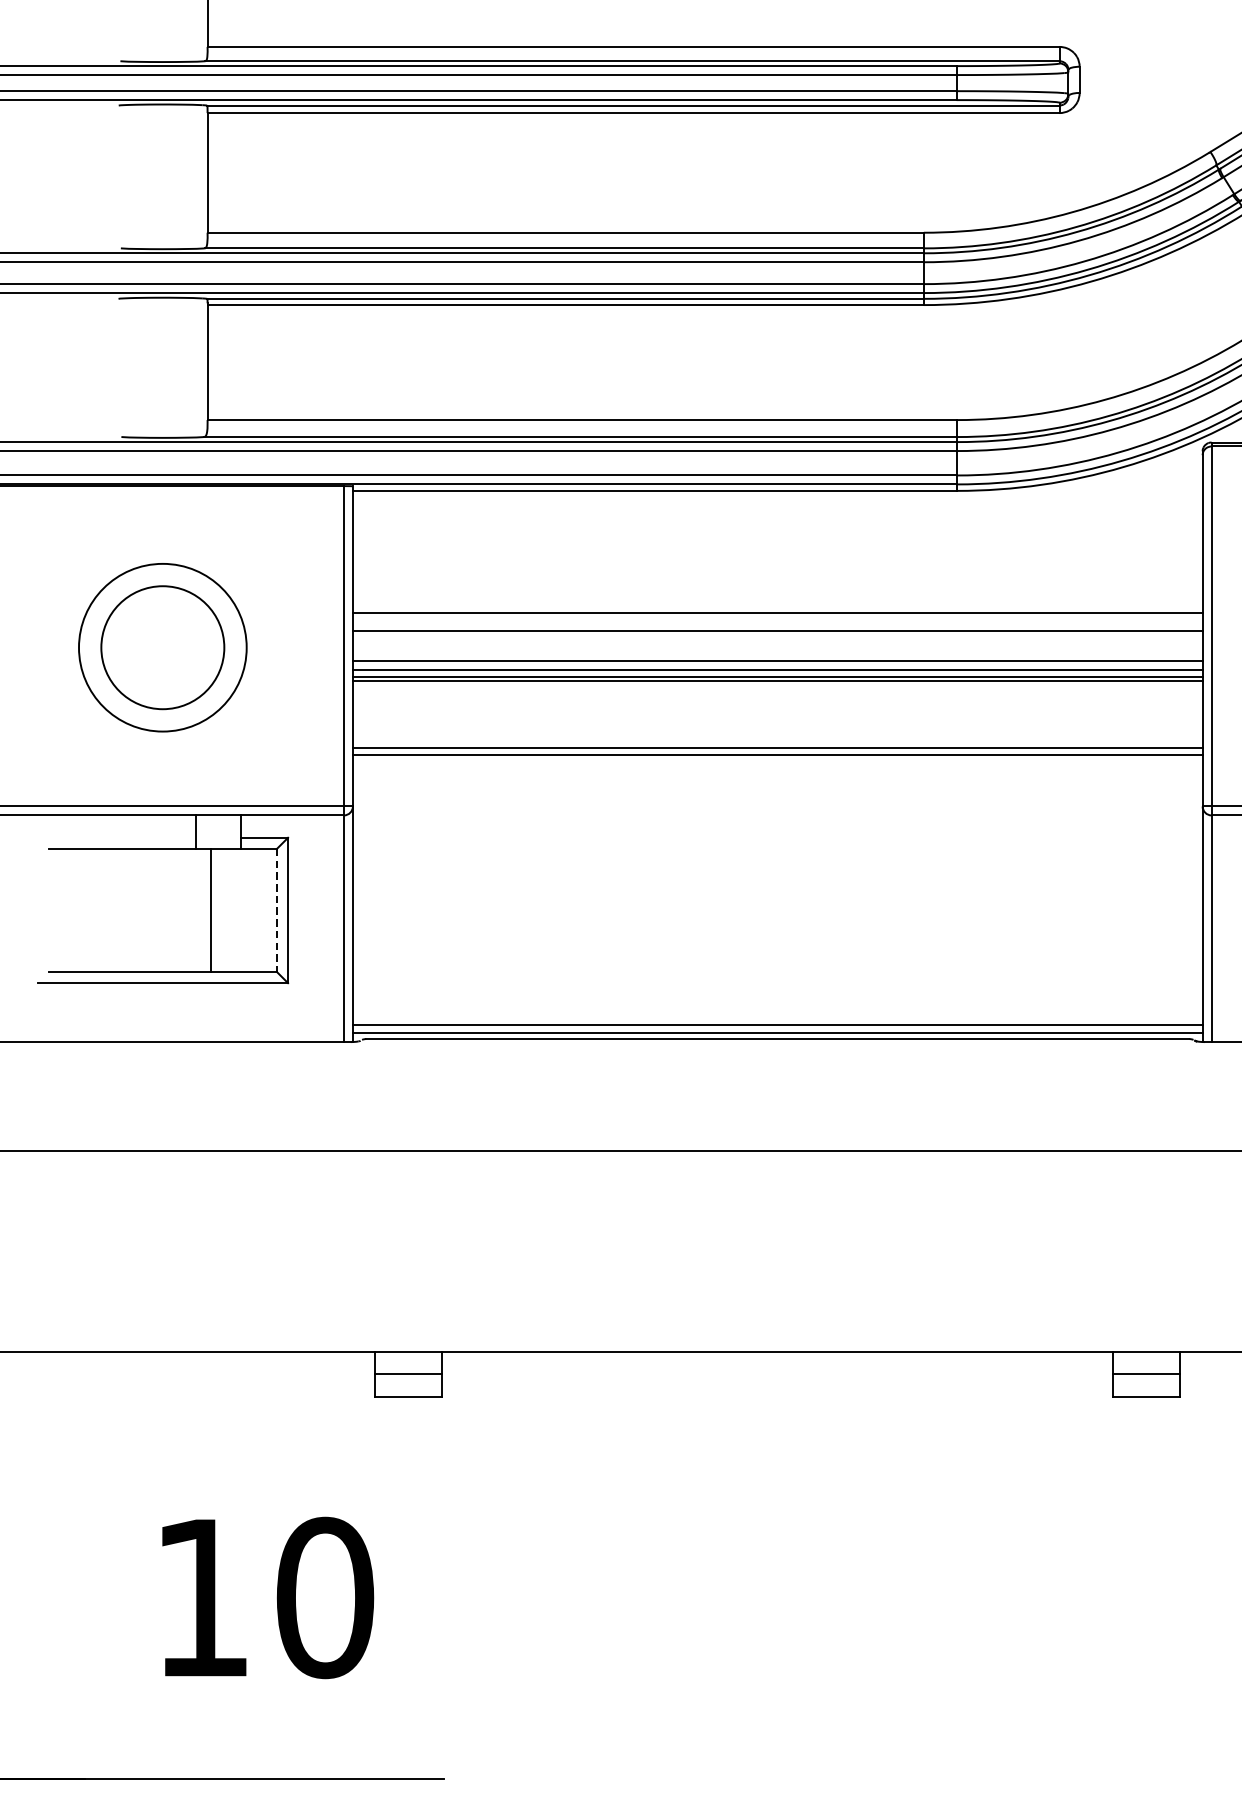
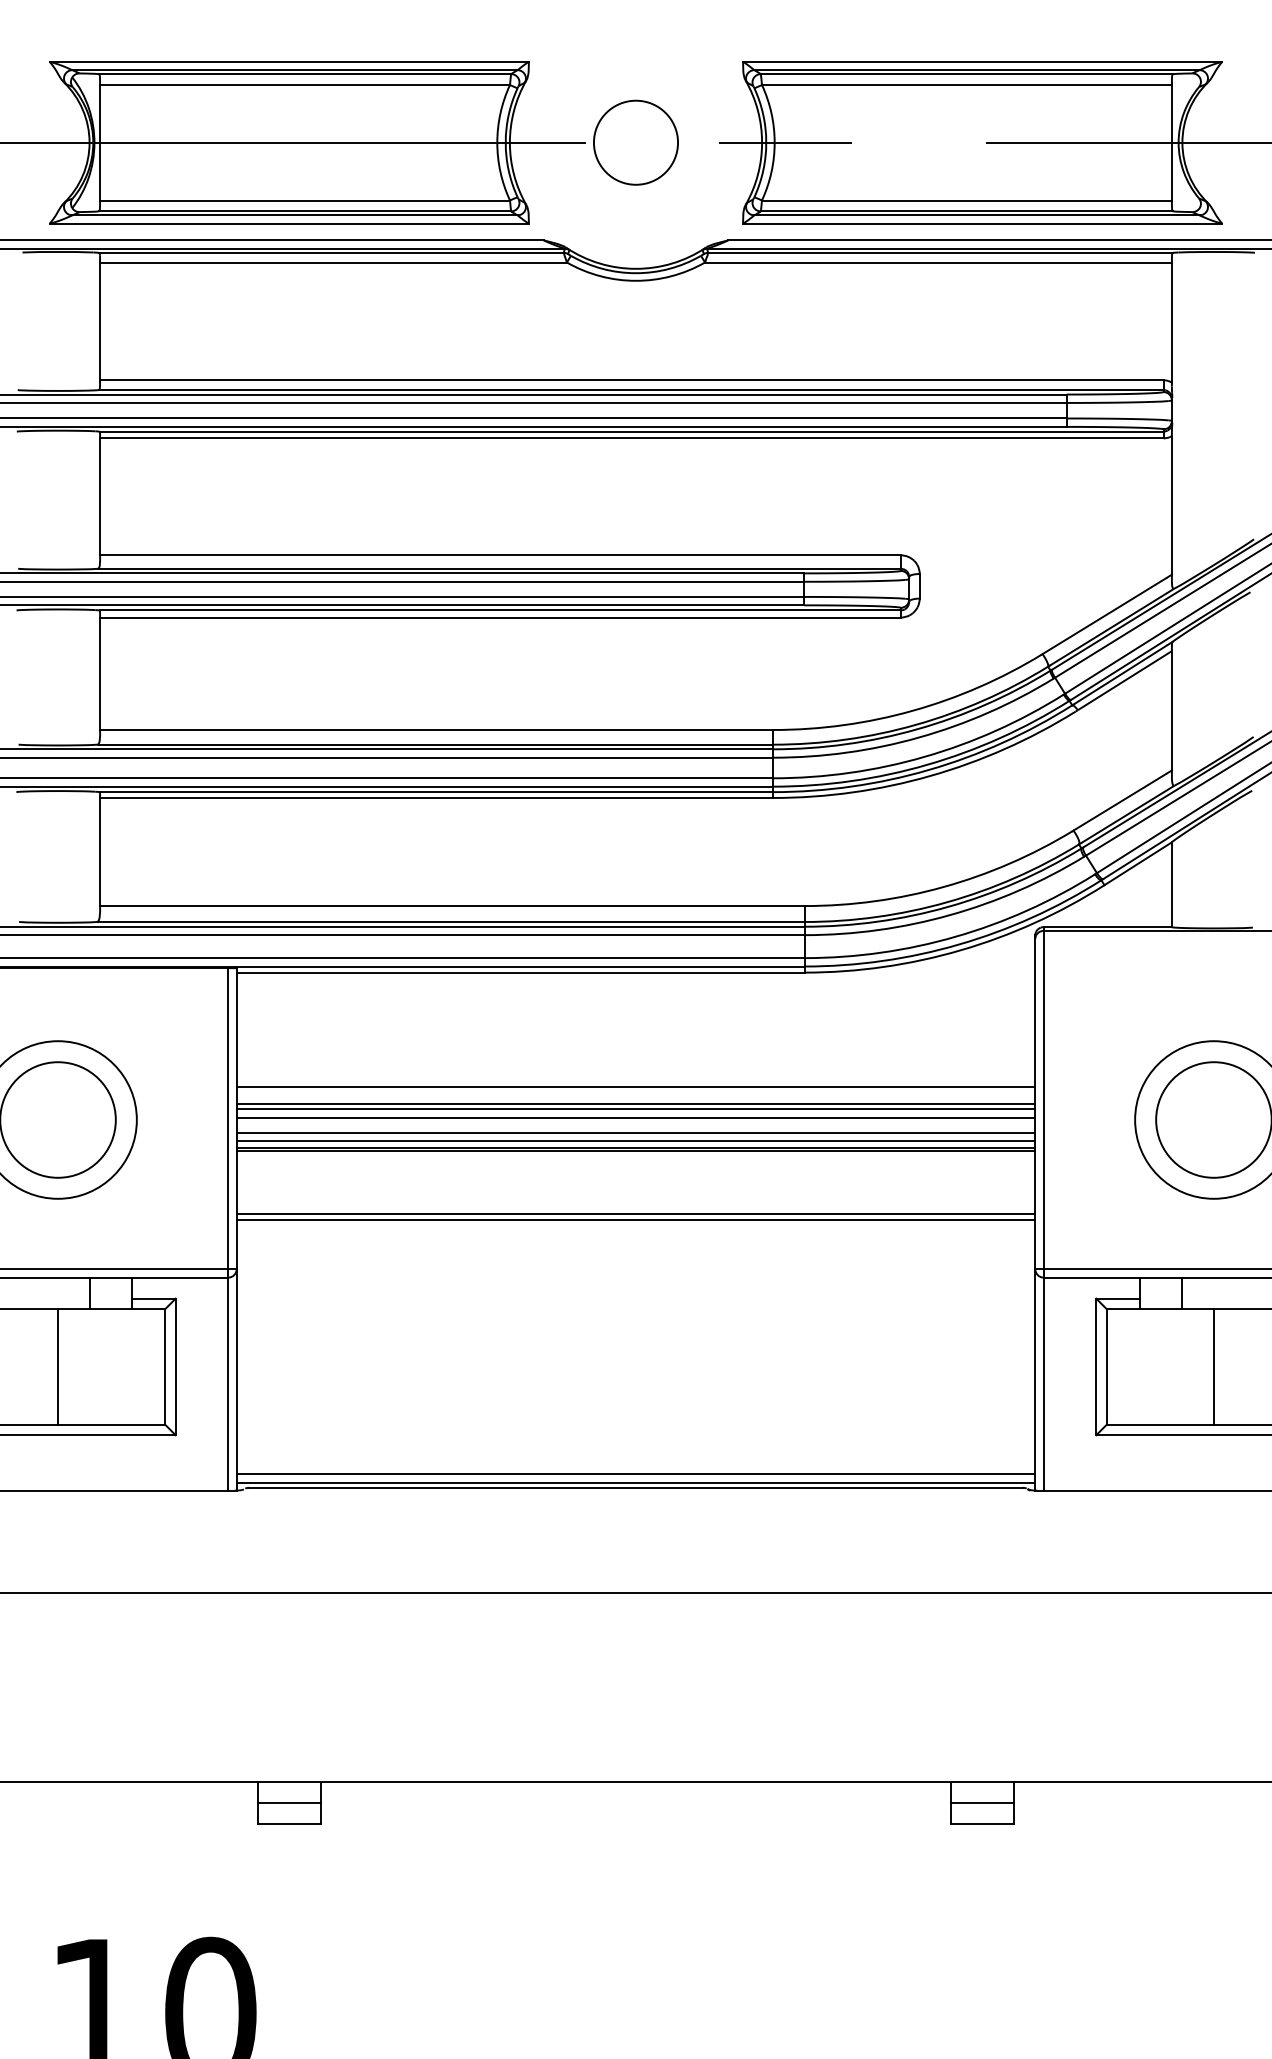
line: (777, 636) -> (635, 1109), added
line: (777, 645) -> (635, 1117), added
line: (211, 909) -> (58, 1366), moved
line: (277, 909) -> (165, 1366), dashed -> solid

